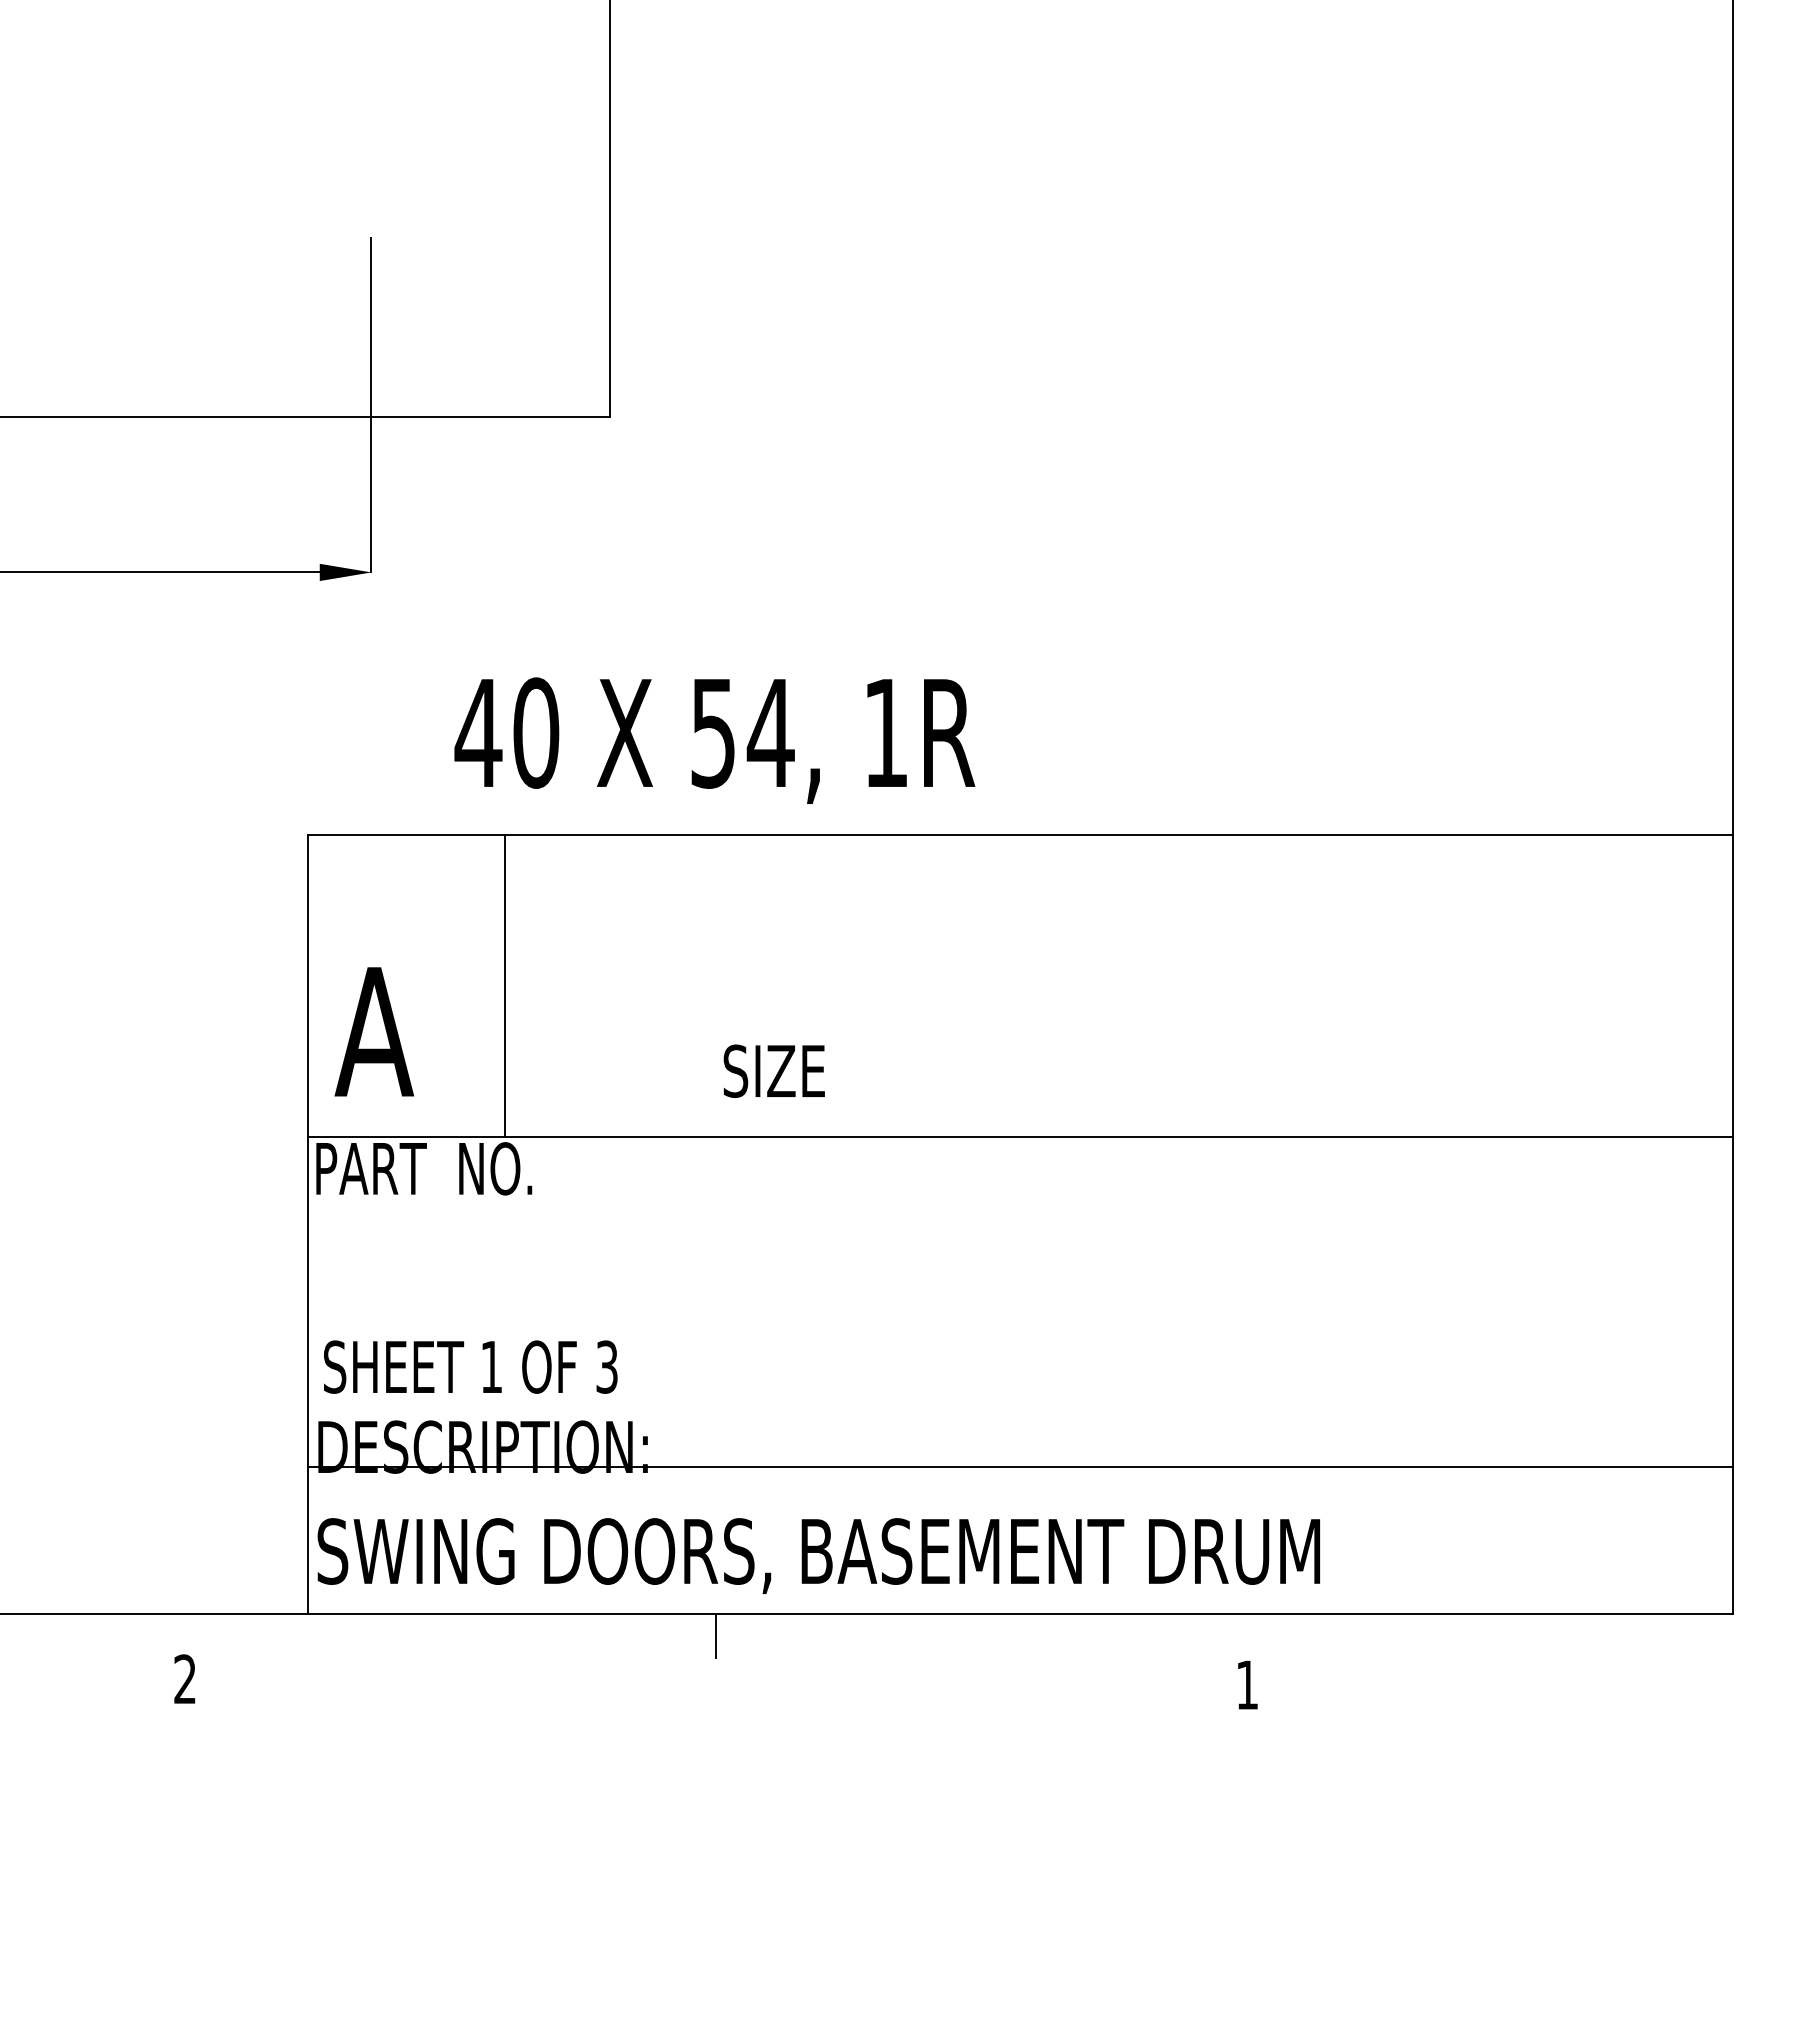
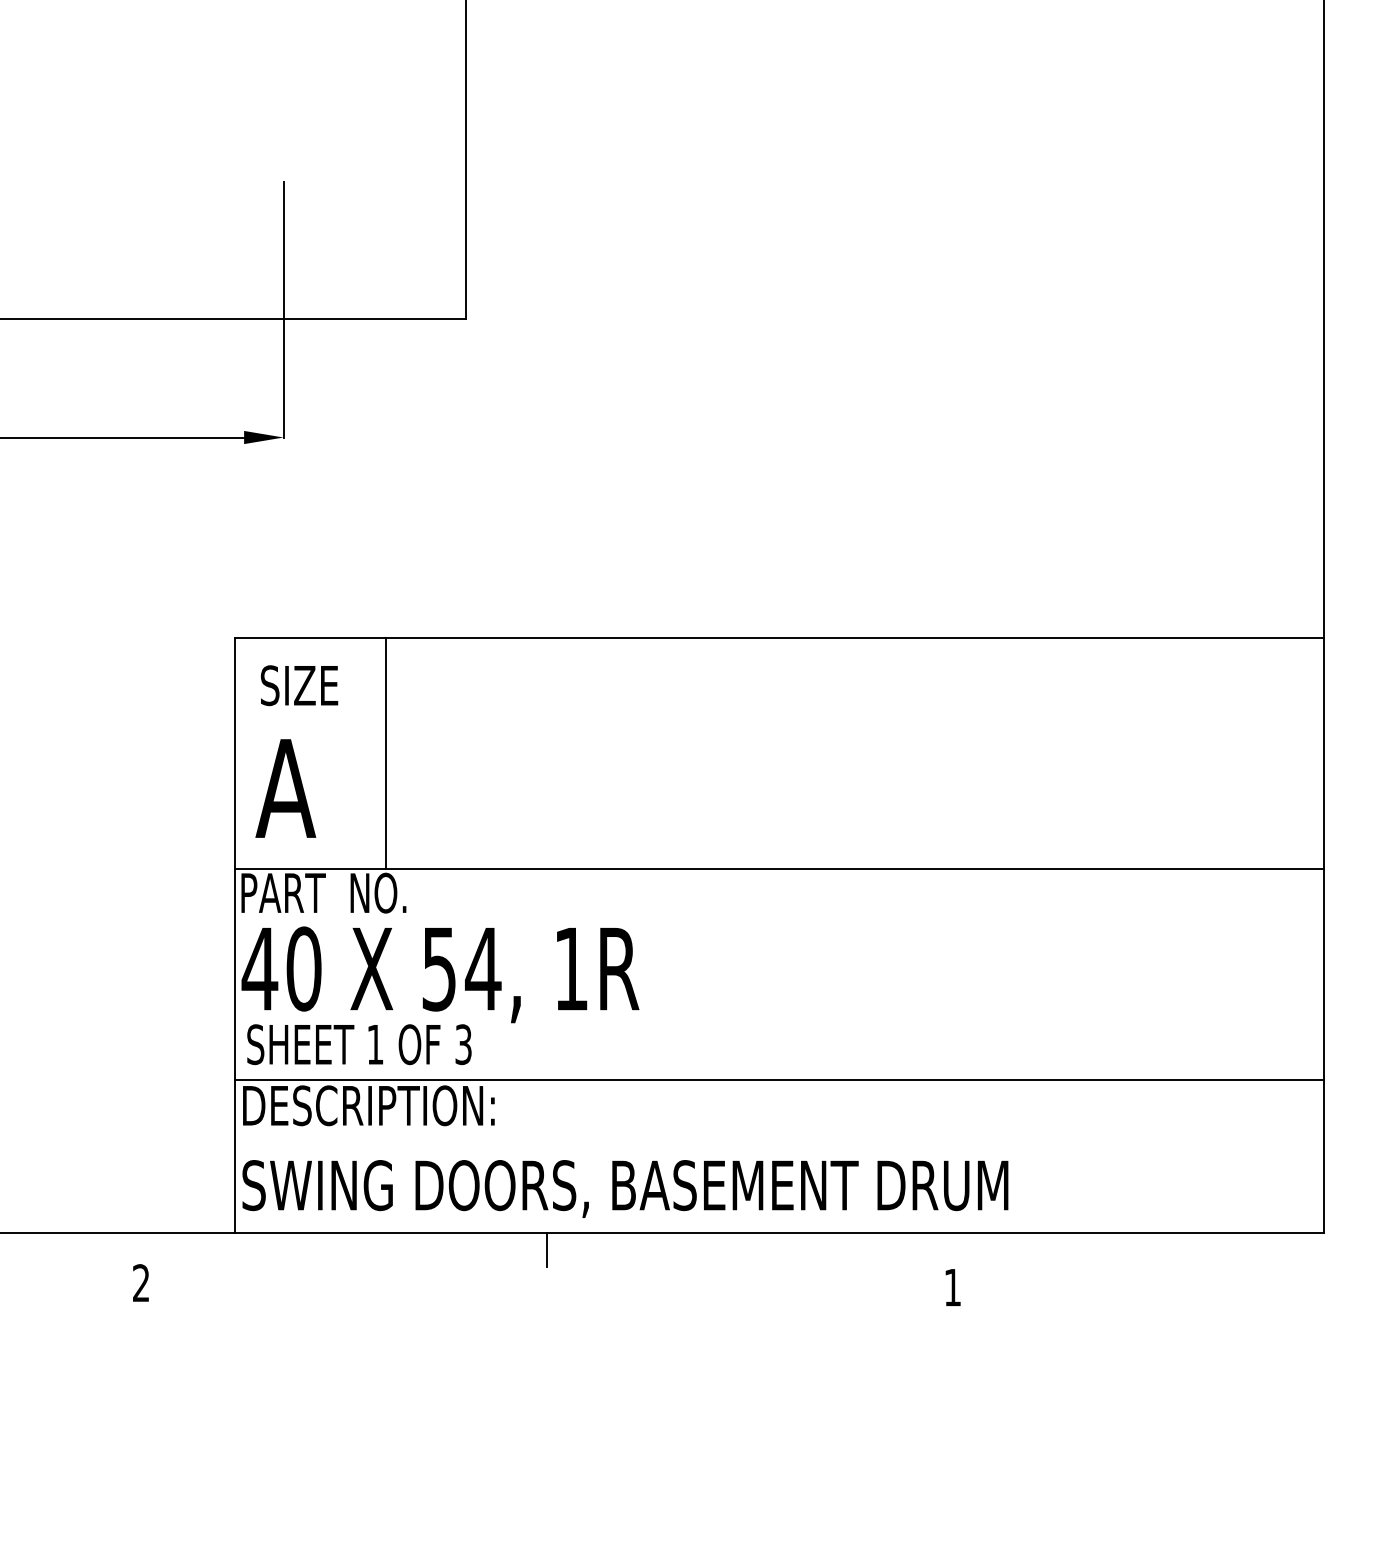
text: (714, 740) -> (440, 974), moved
text: (773, 1070) -> (298, 685), moved
line: (1020, 1467) -> (779, 1080), moved

